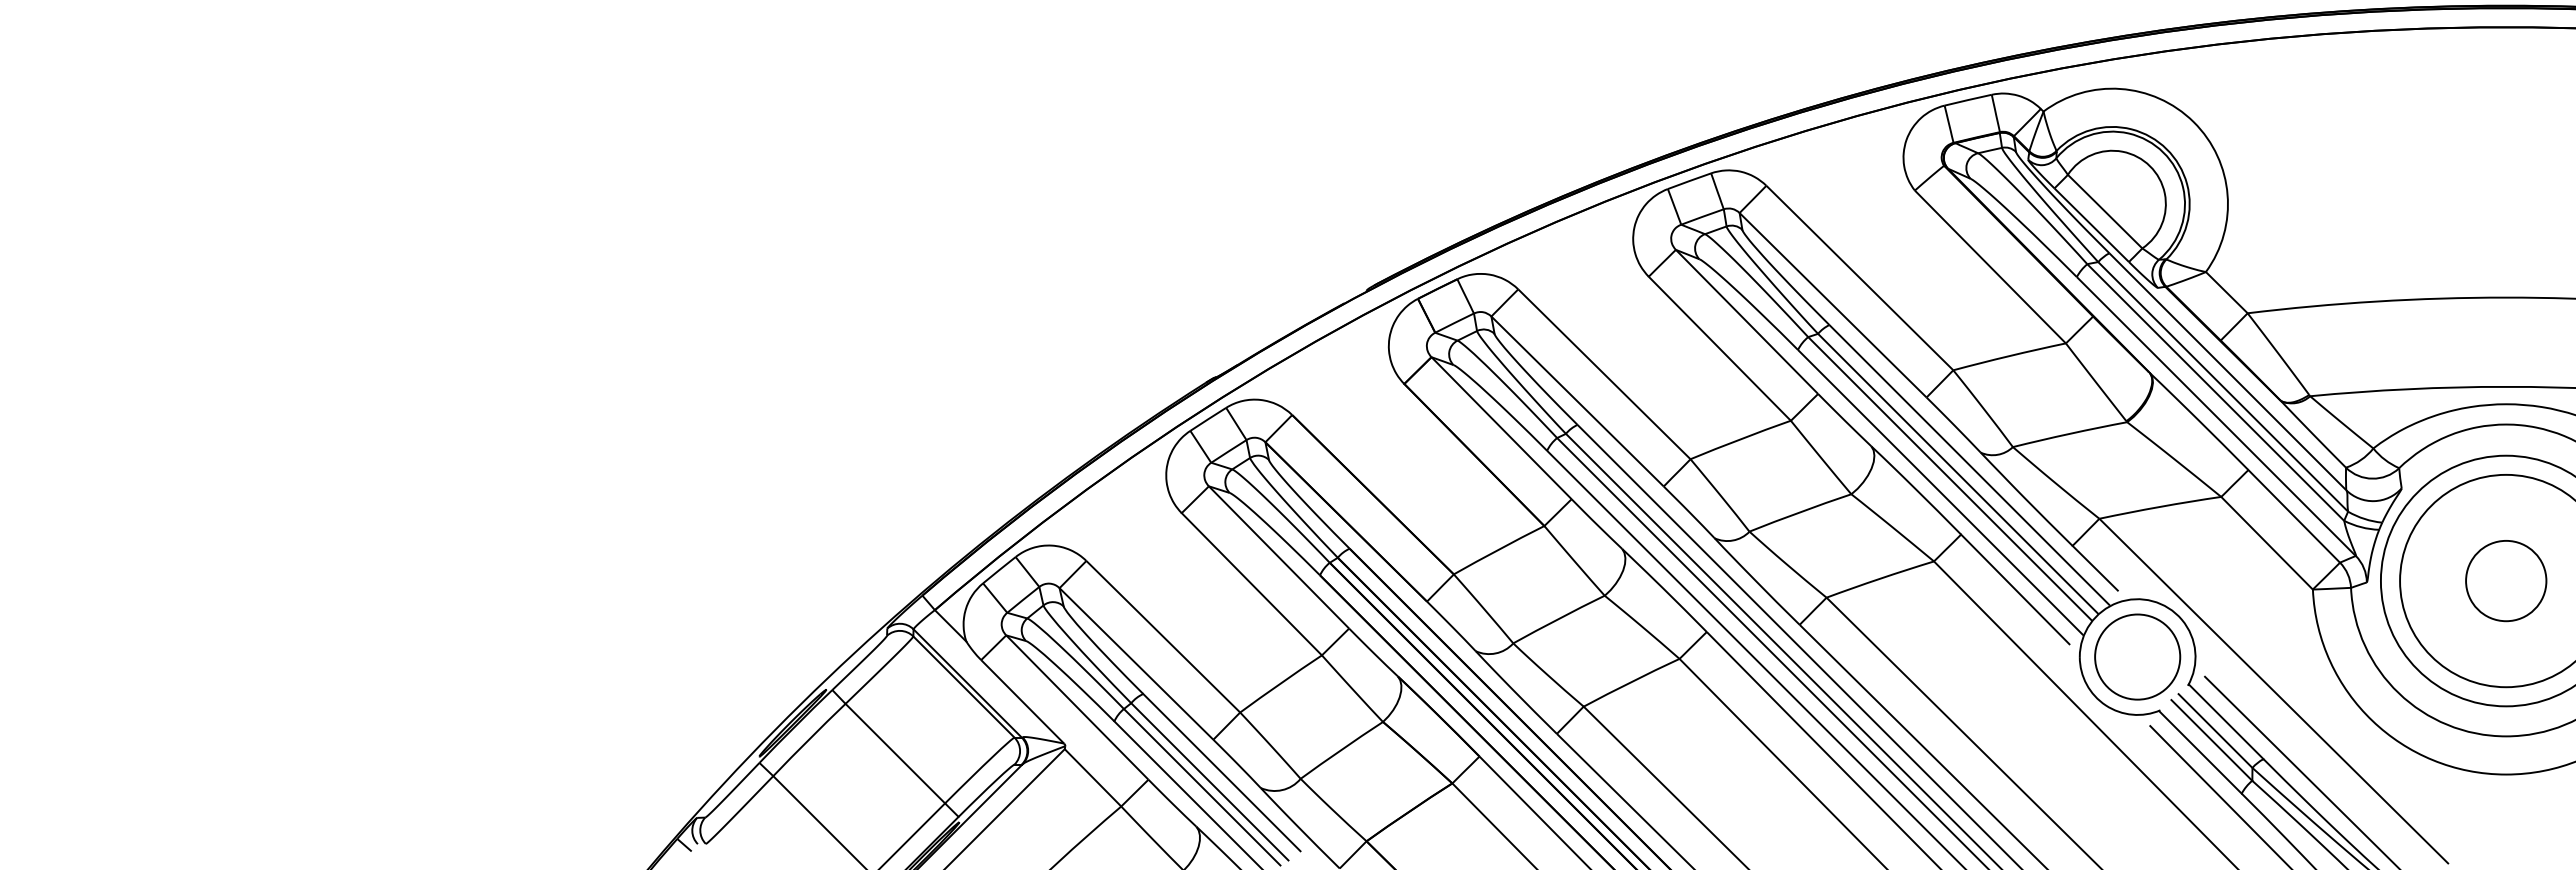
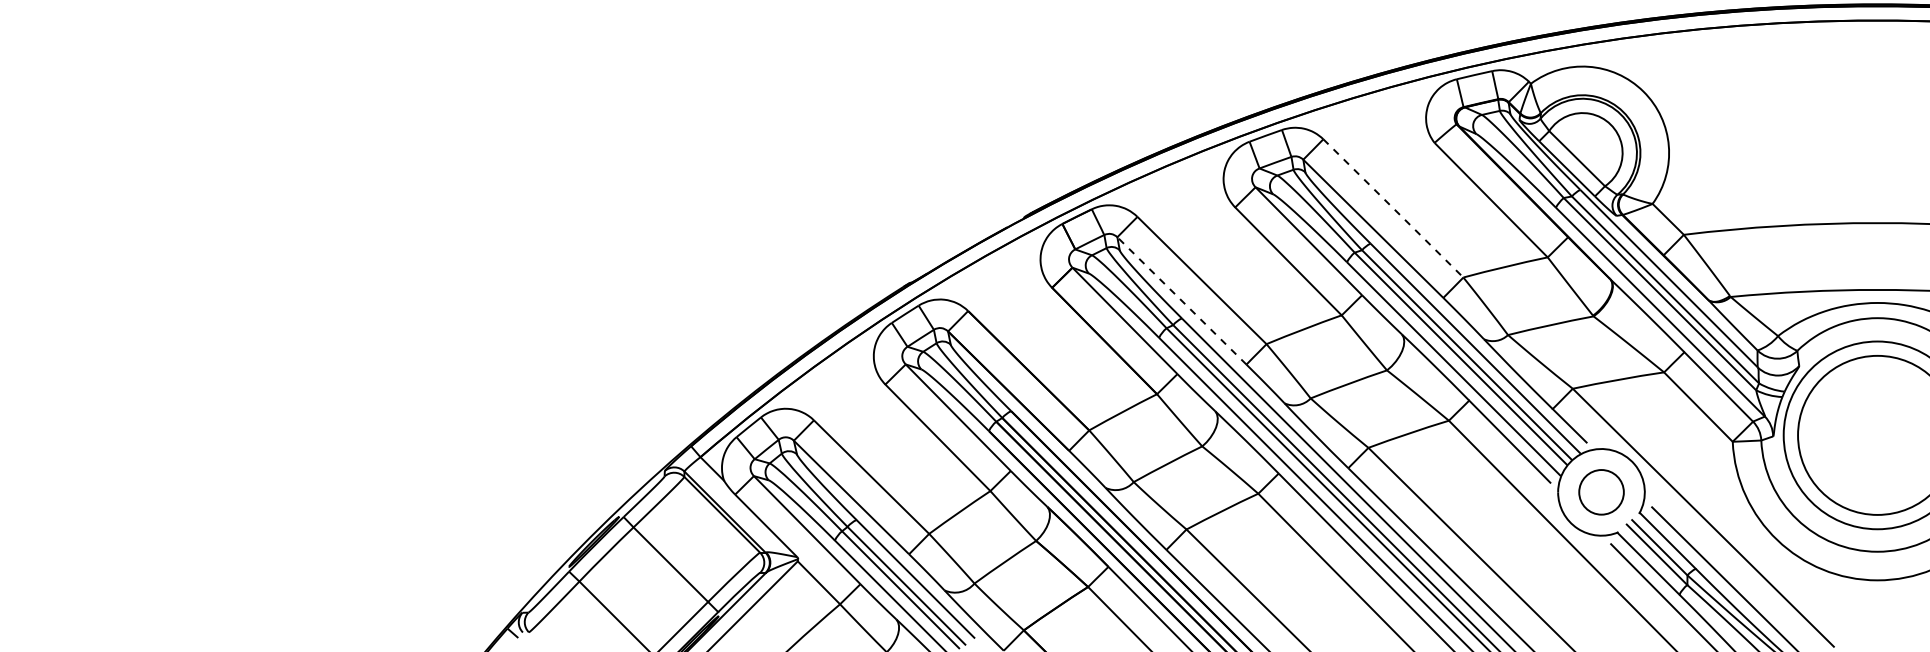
line: (1859, 278) -> (1393, 208), solid -> dashed
line: (1578, 401) -> (1182, 300), solid -> dashed
circle: (2506, 581) -> (1877, 435), removed
circle: (2137, 656) -> (1601, 491), size x0.7

